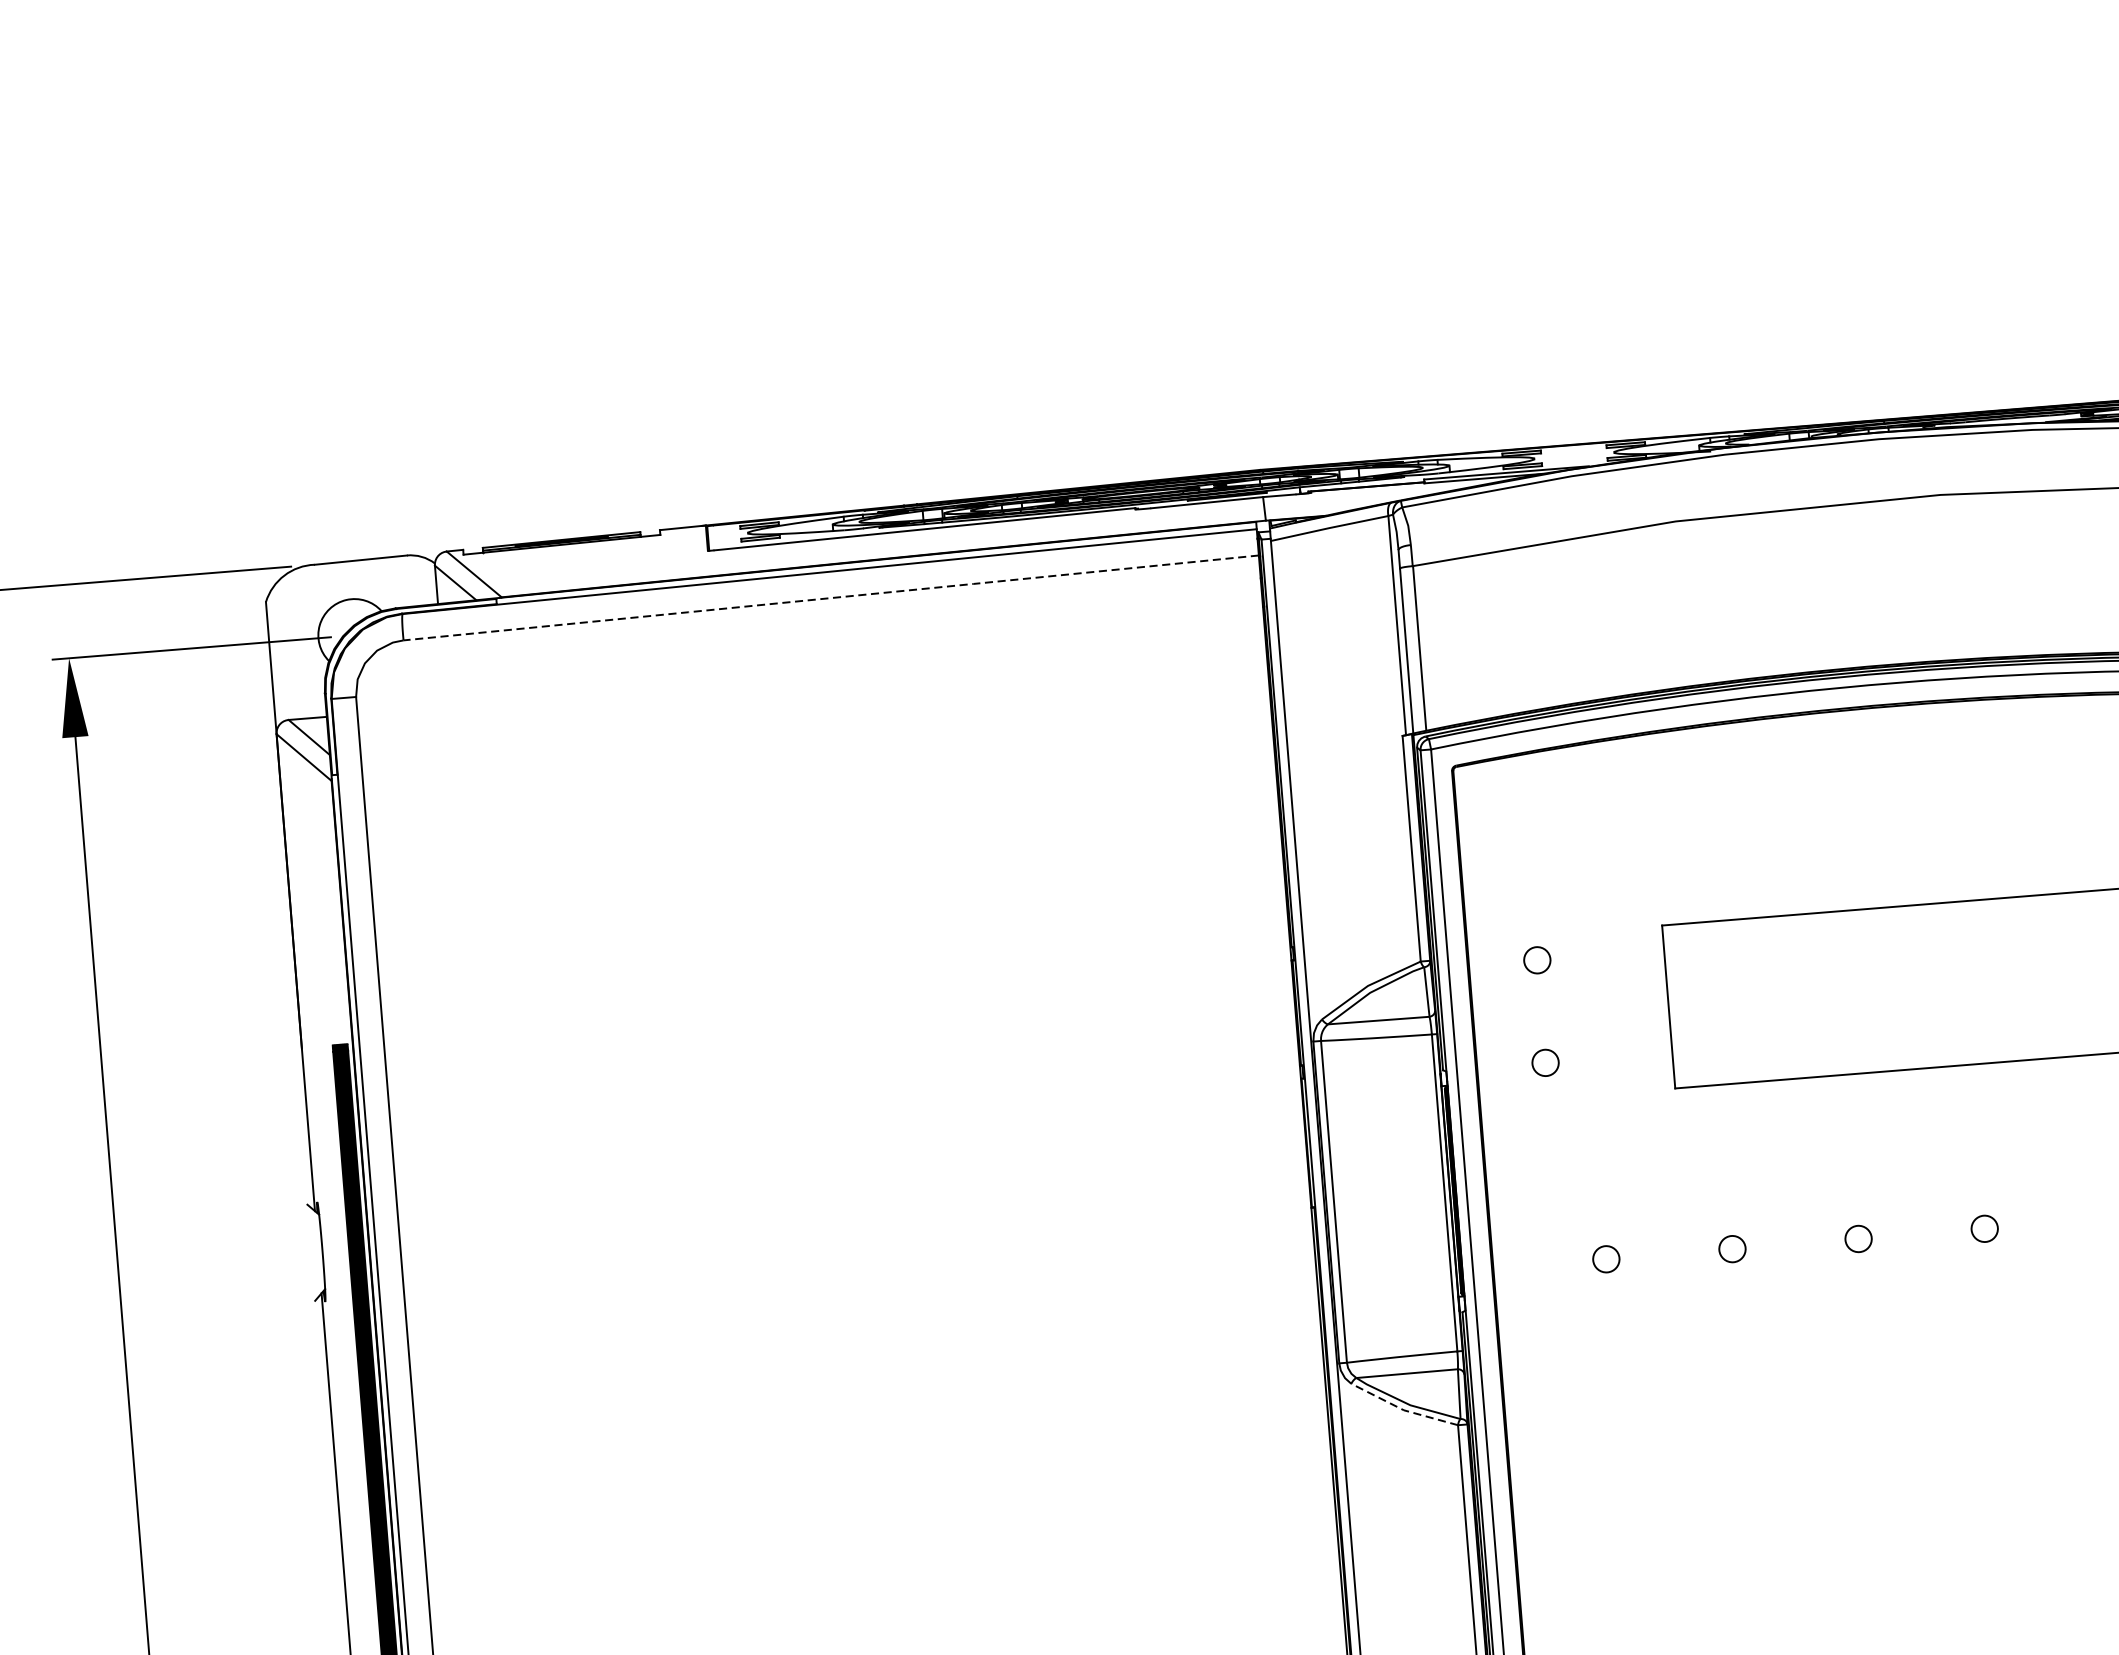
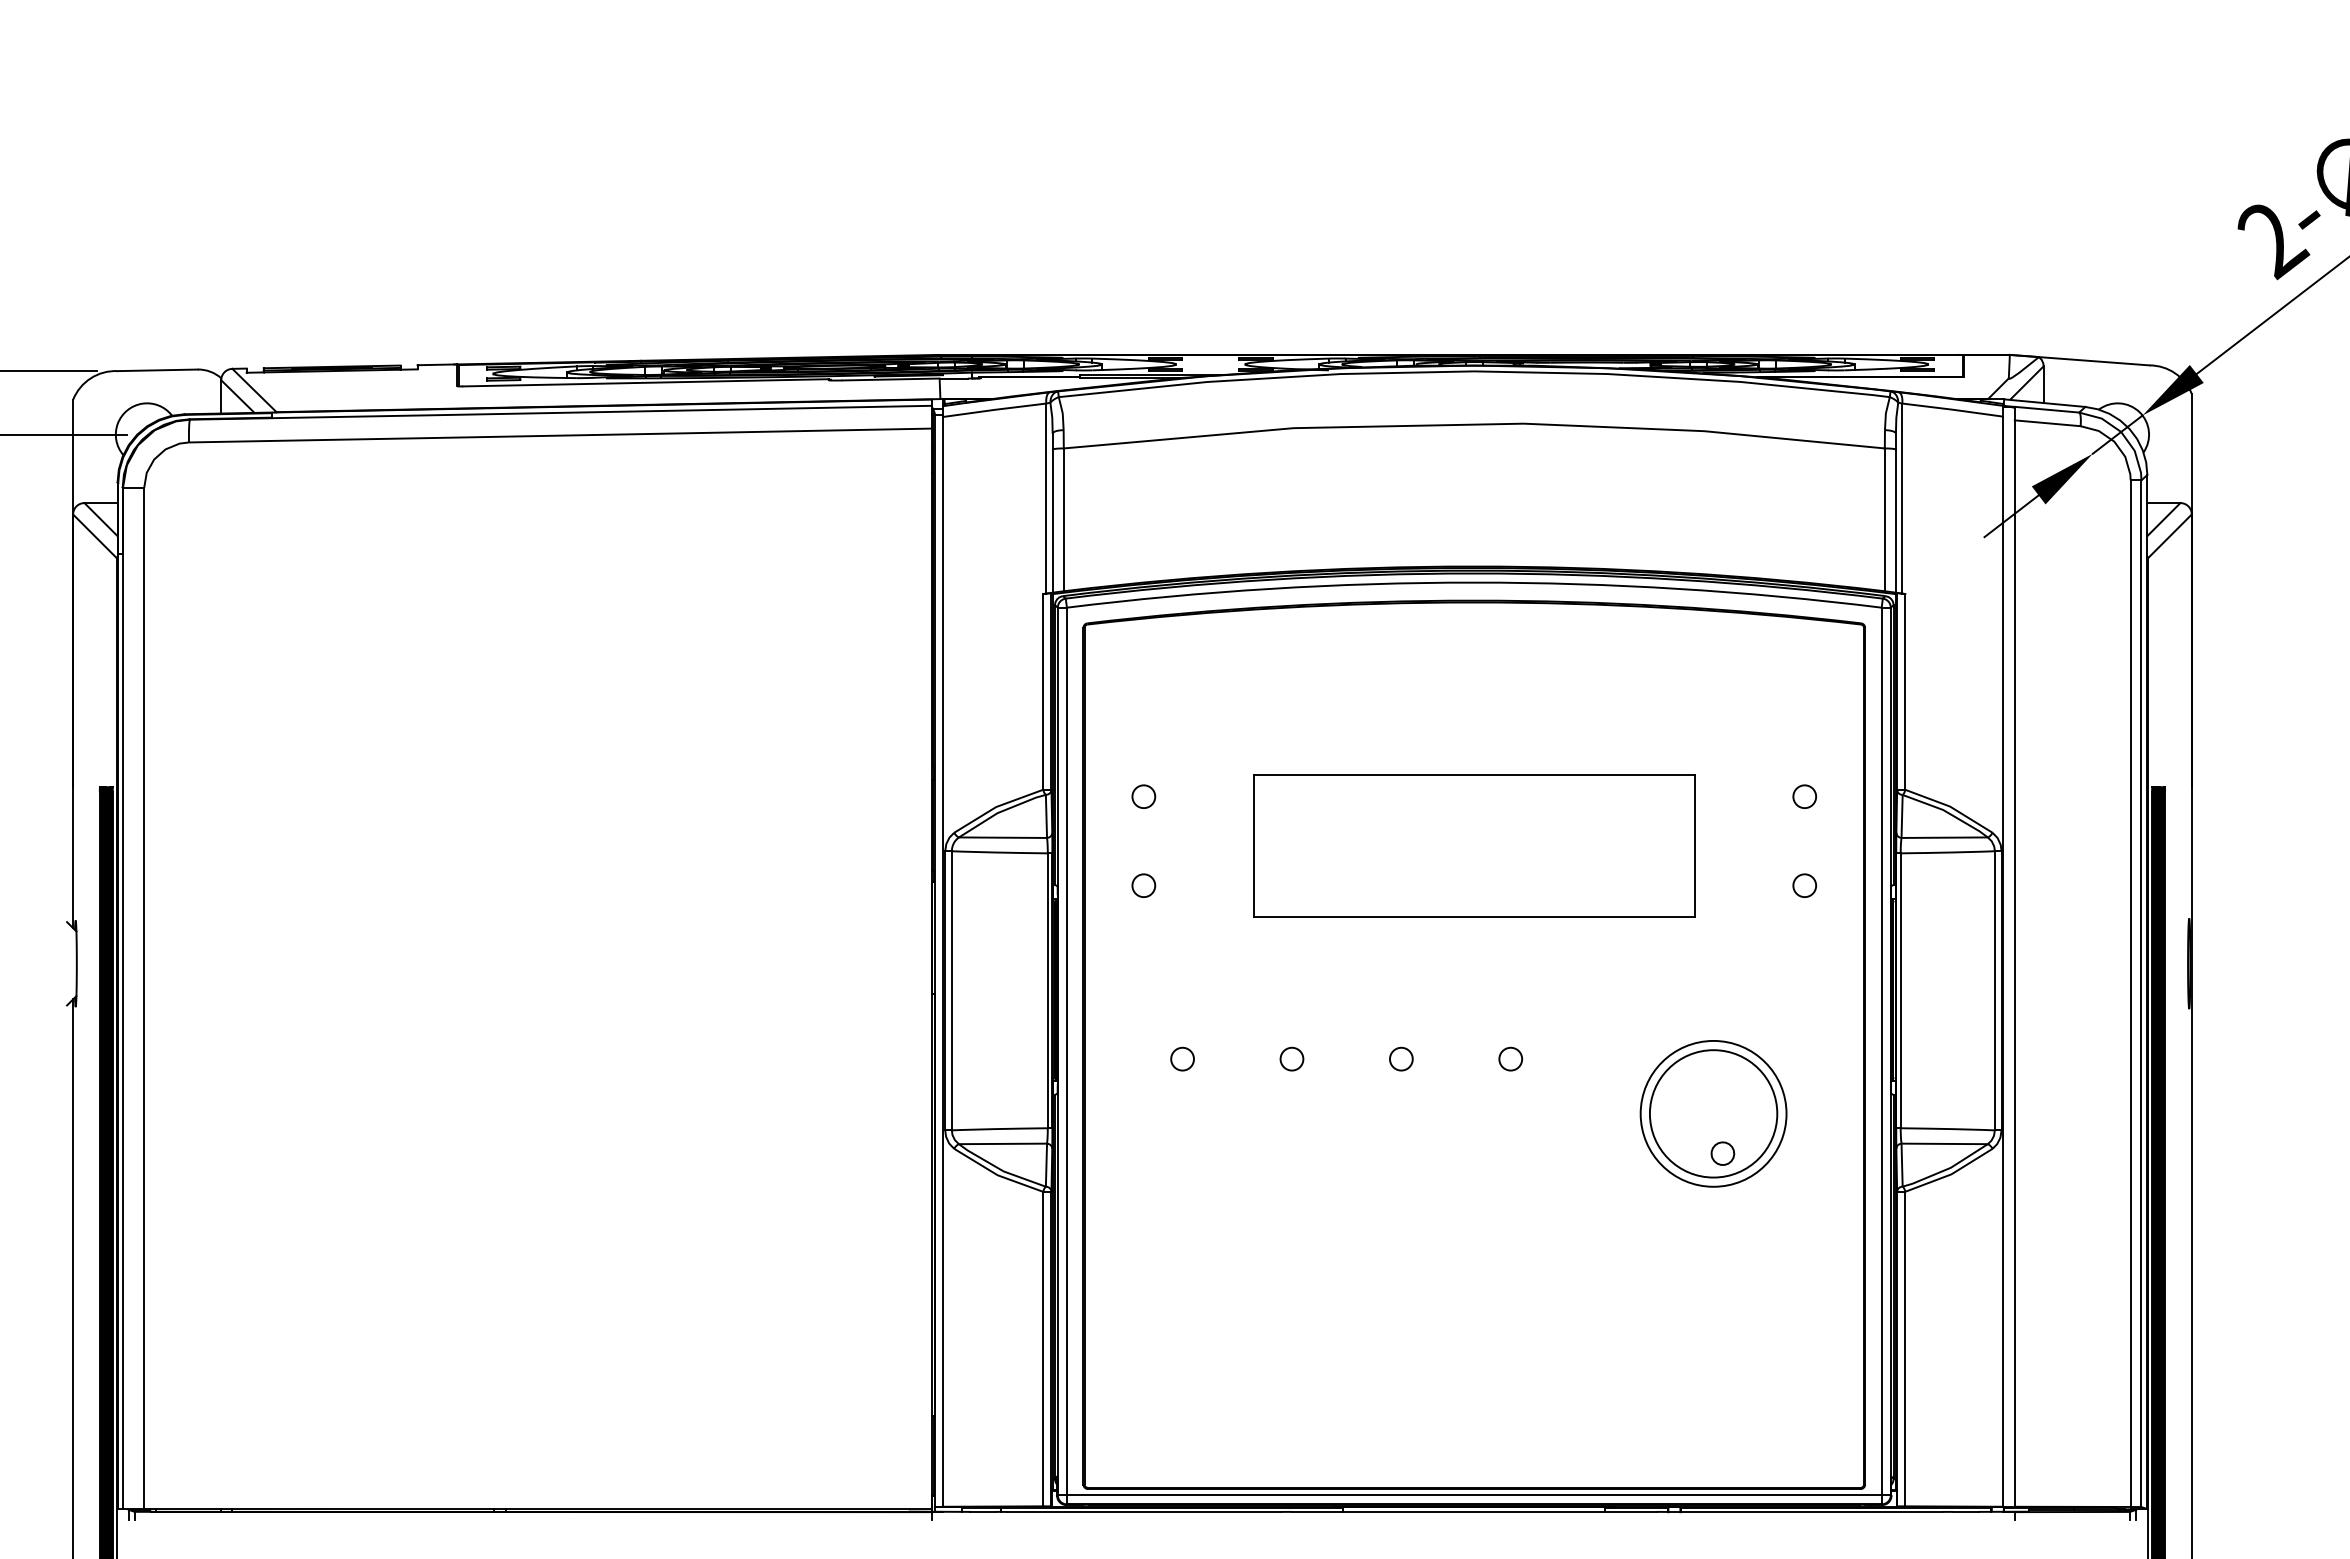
line: (831, 597) -> (560, 435), dashed -> solid
line: (1402, 1409) -> (996, 1174), dashed -> solid

